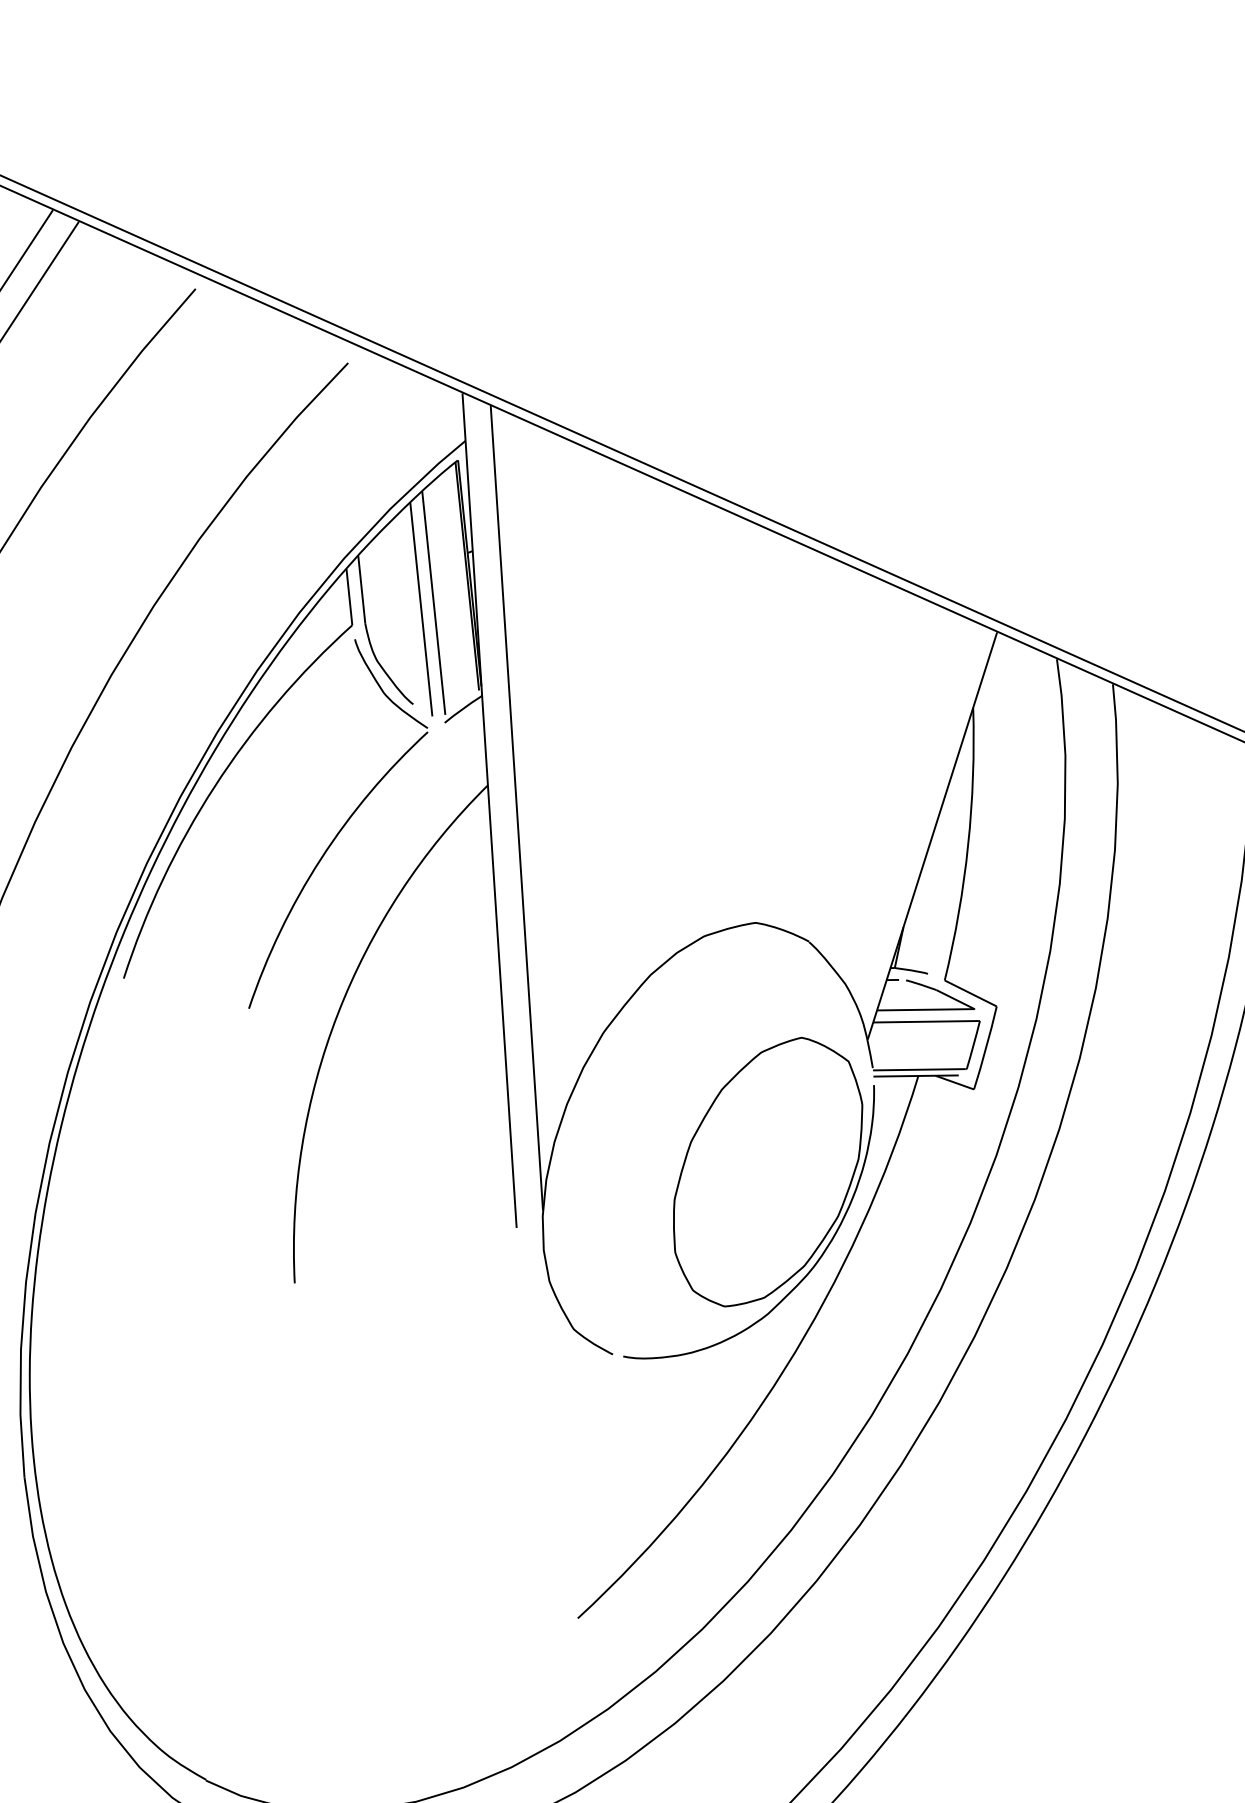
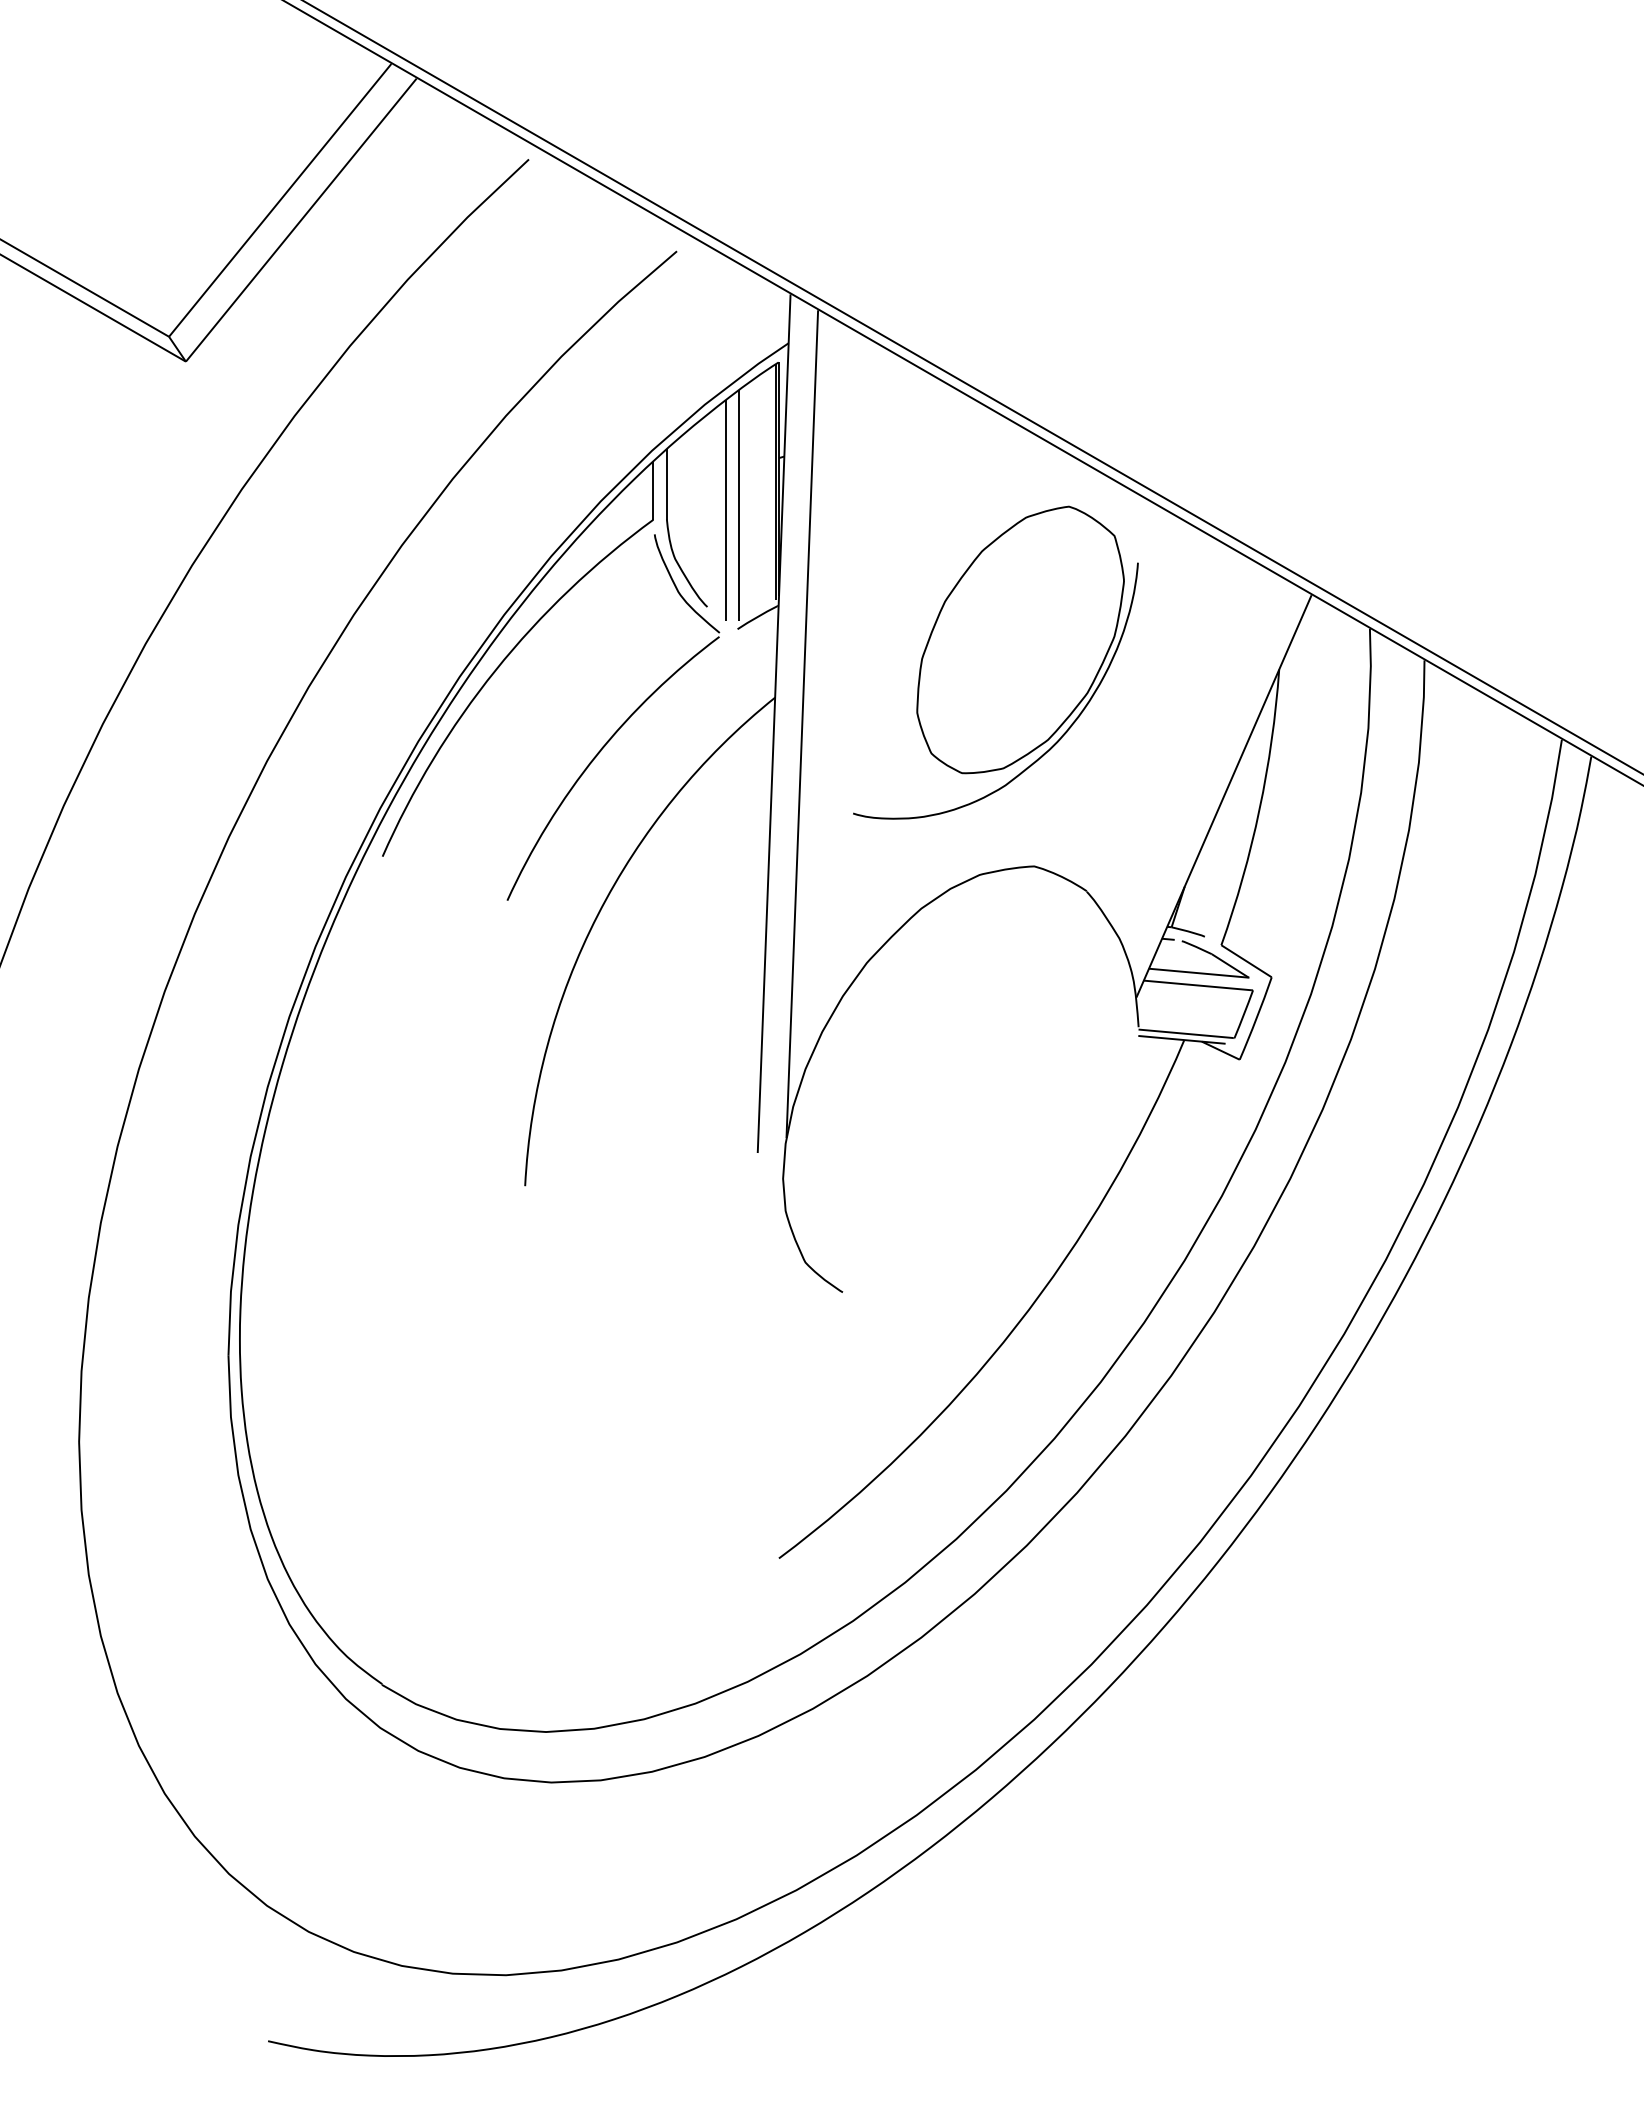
part: (746, 1195) -> (995, 662), moved

